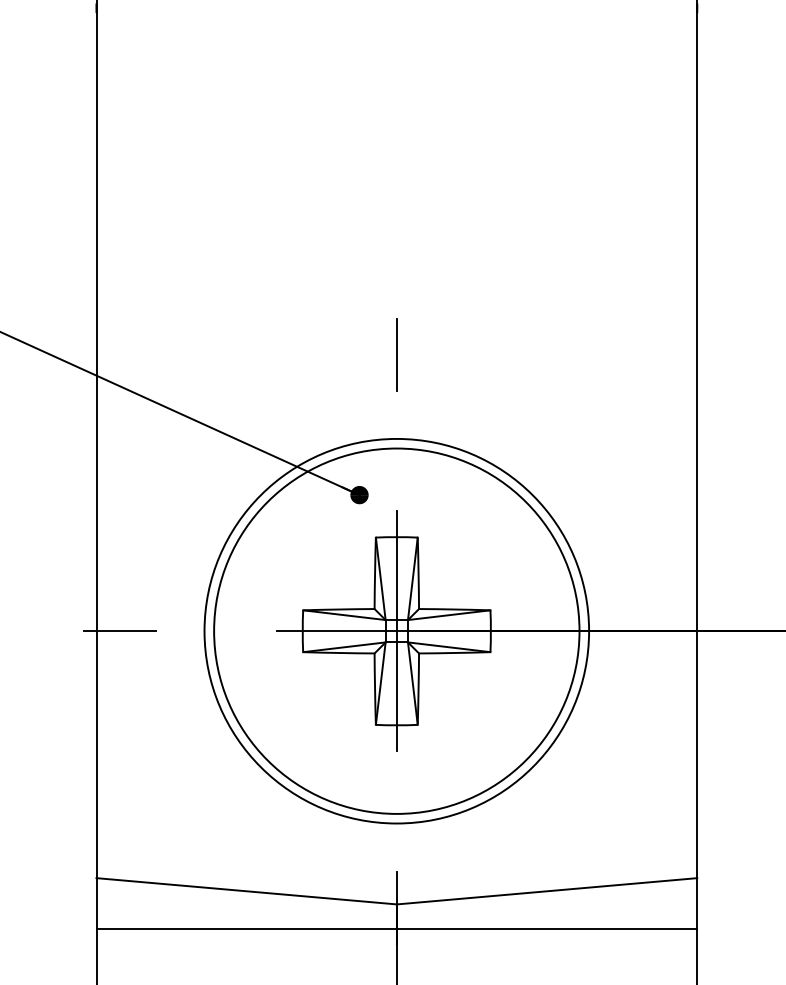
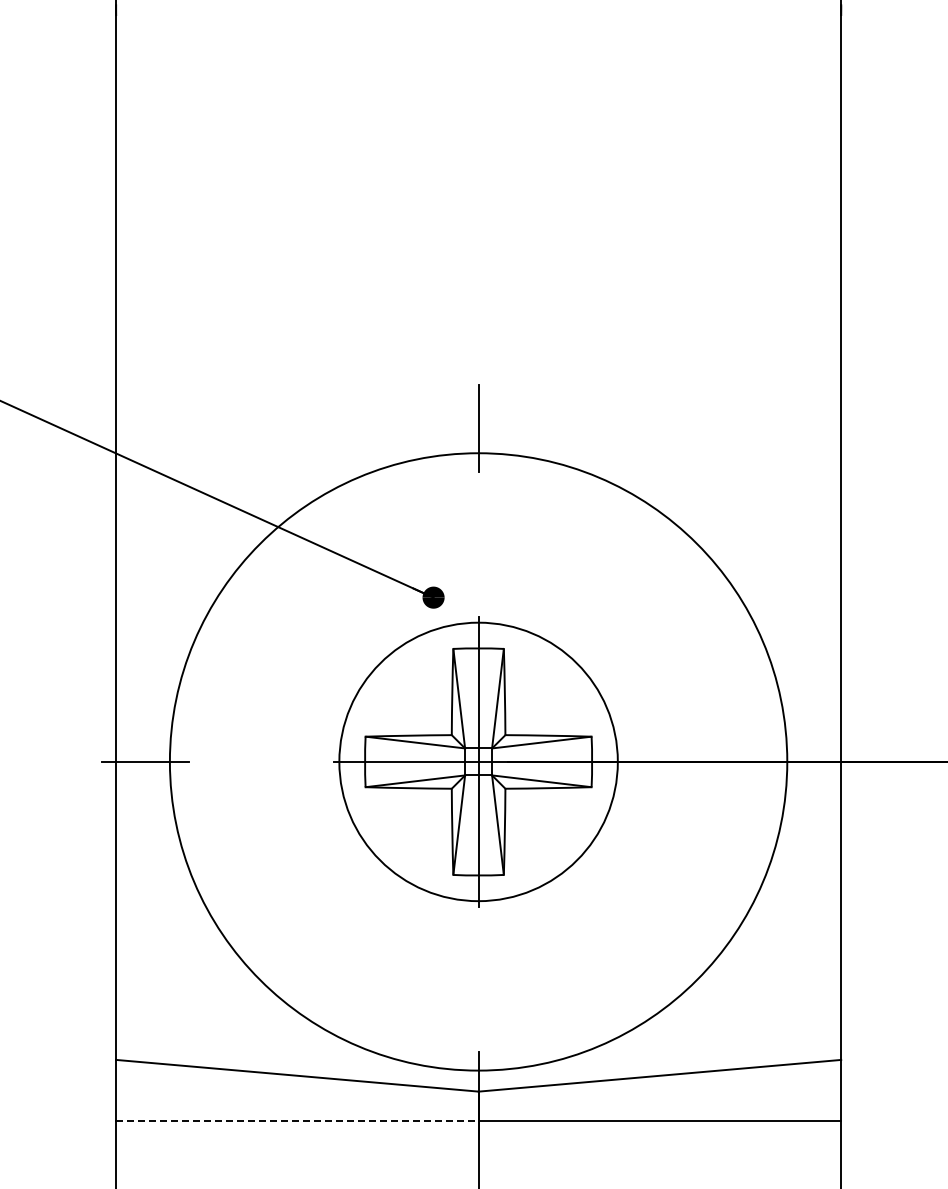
circle: (396, 630) -> (478, 761), size x0.6
circle: (396, 630) -> (478, 761), size x1.4
line: (246, 929) -> (297, 1121), solid -> dashed

